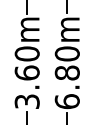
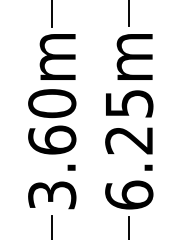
text: (66, 63) -> (127, 121), 6.80m -> 6.25m

